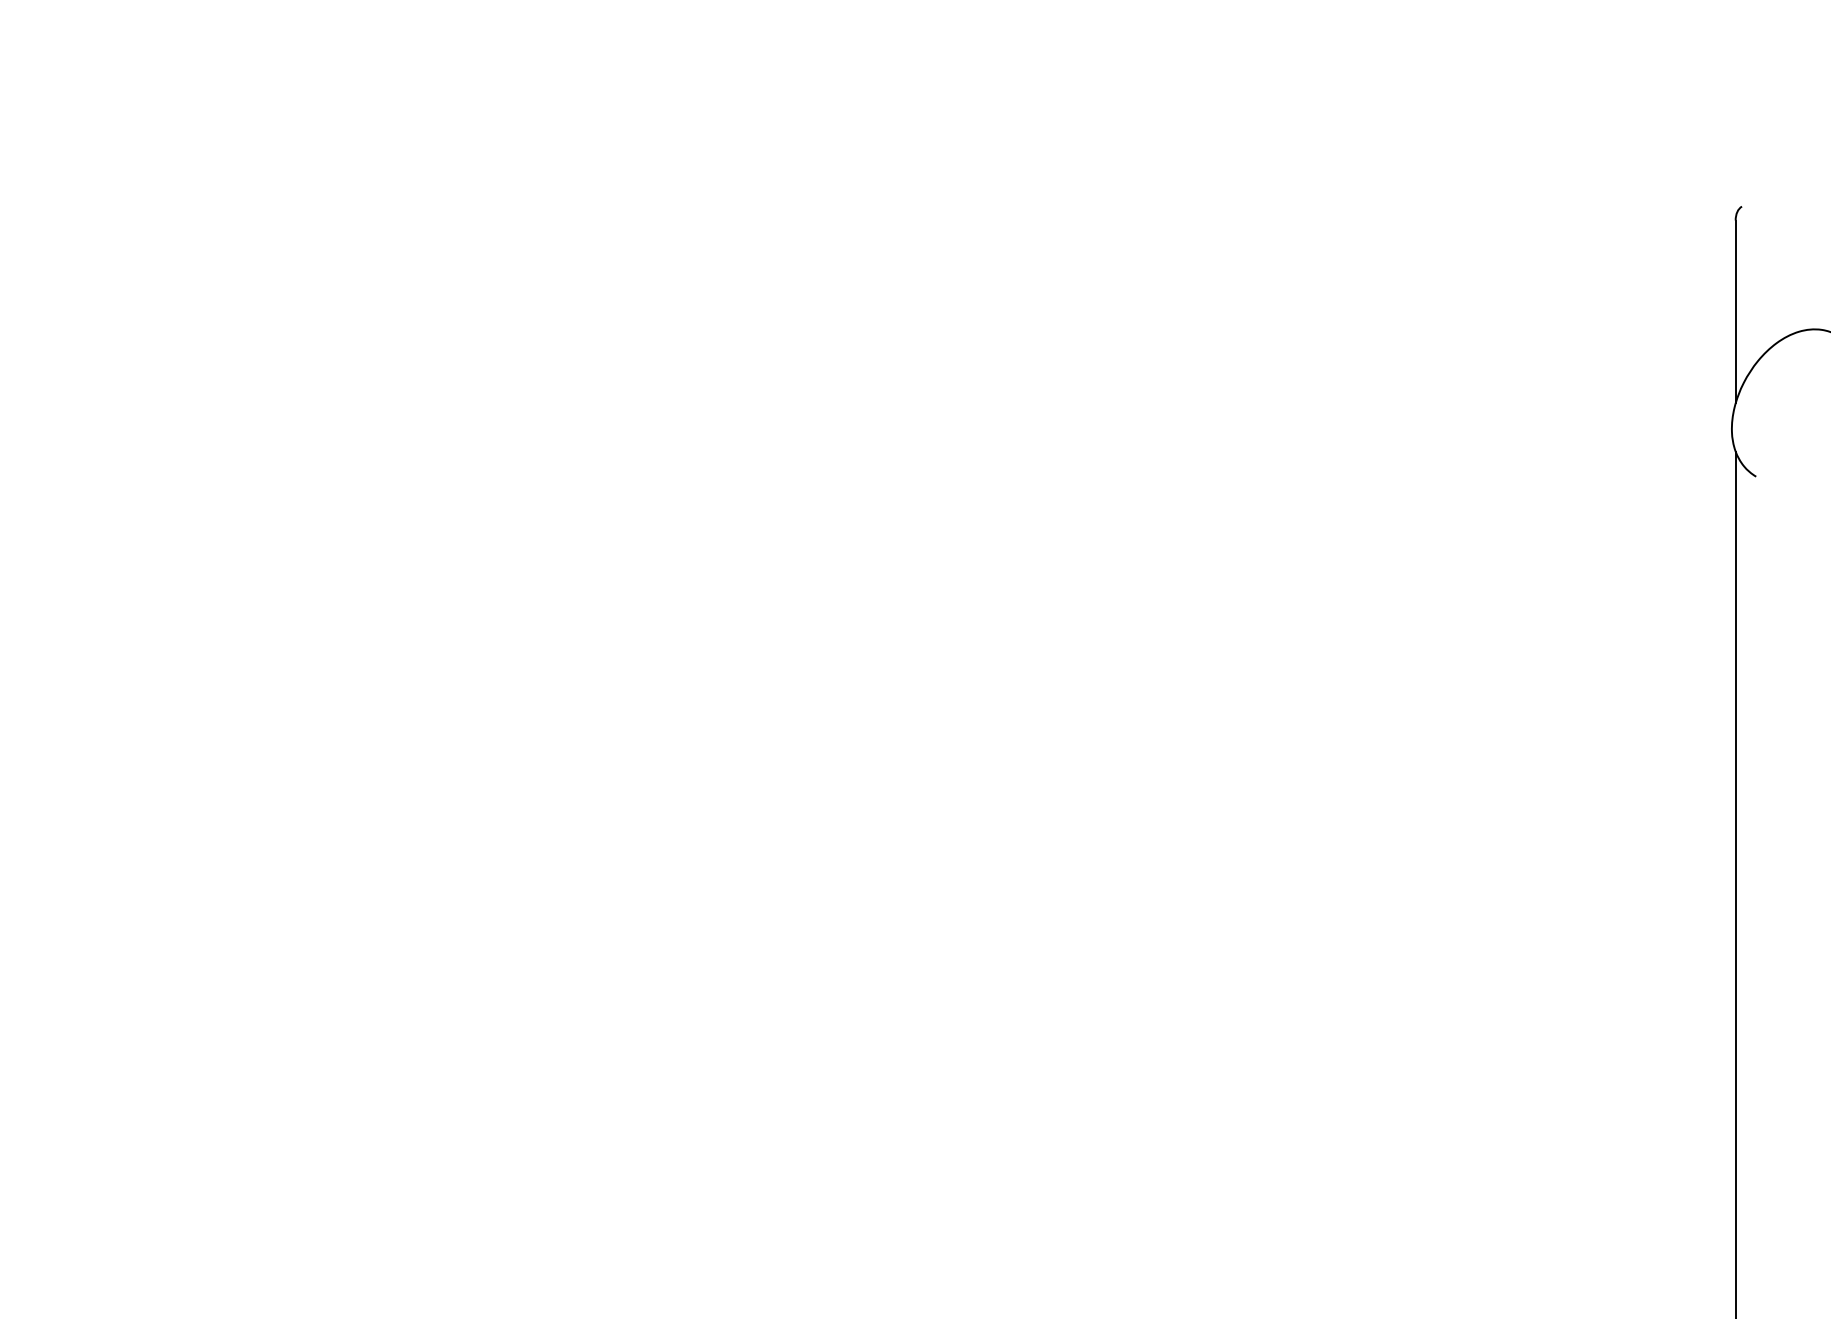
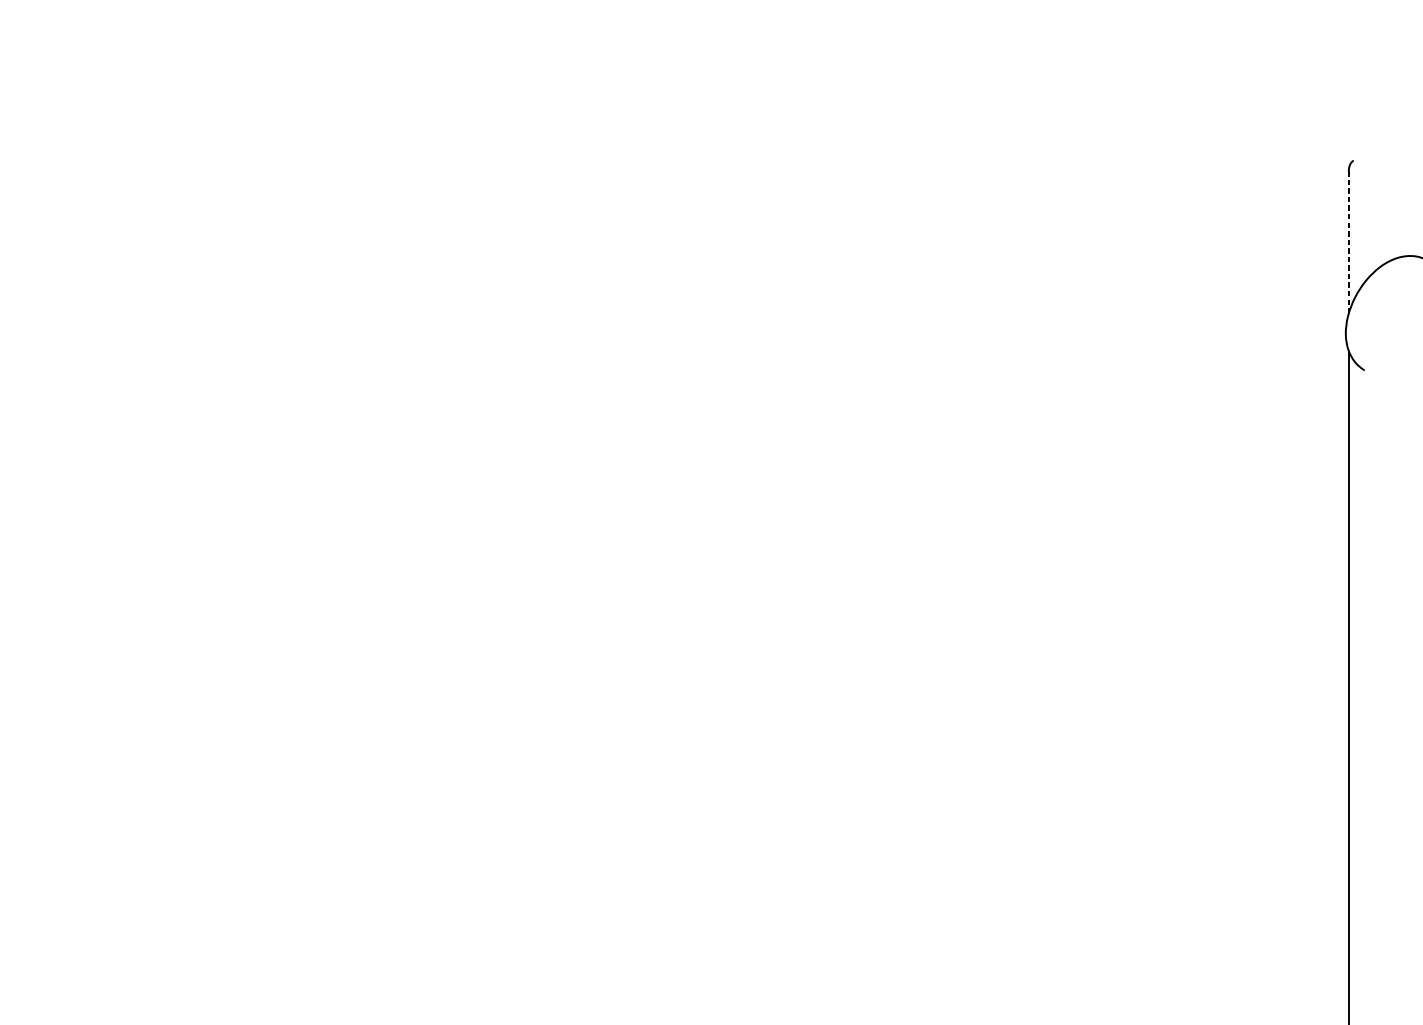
line: (1735, 311) -> (1348, 242), solid -> dashed

